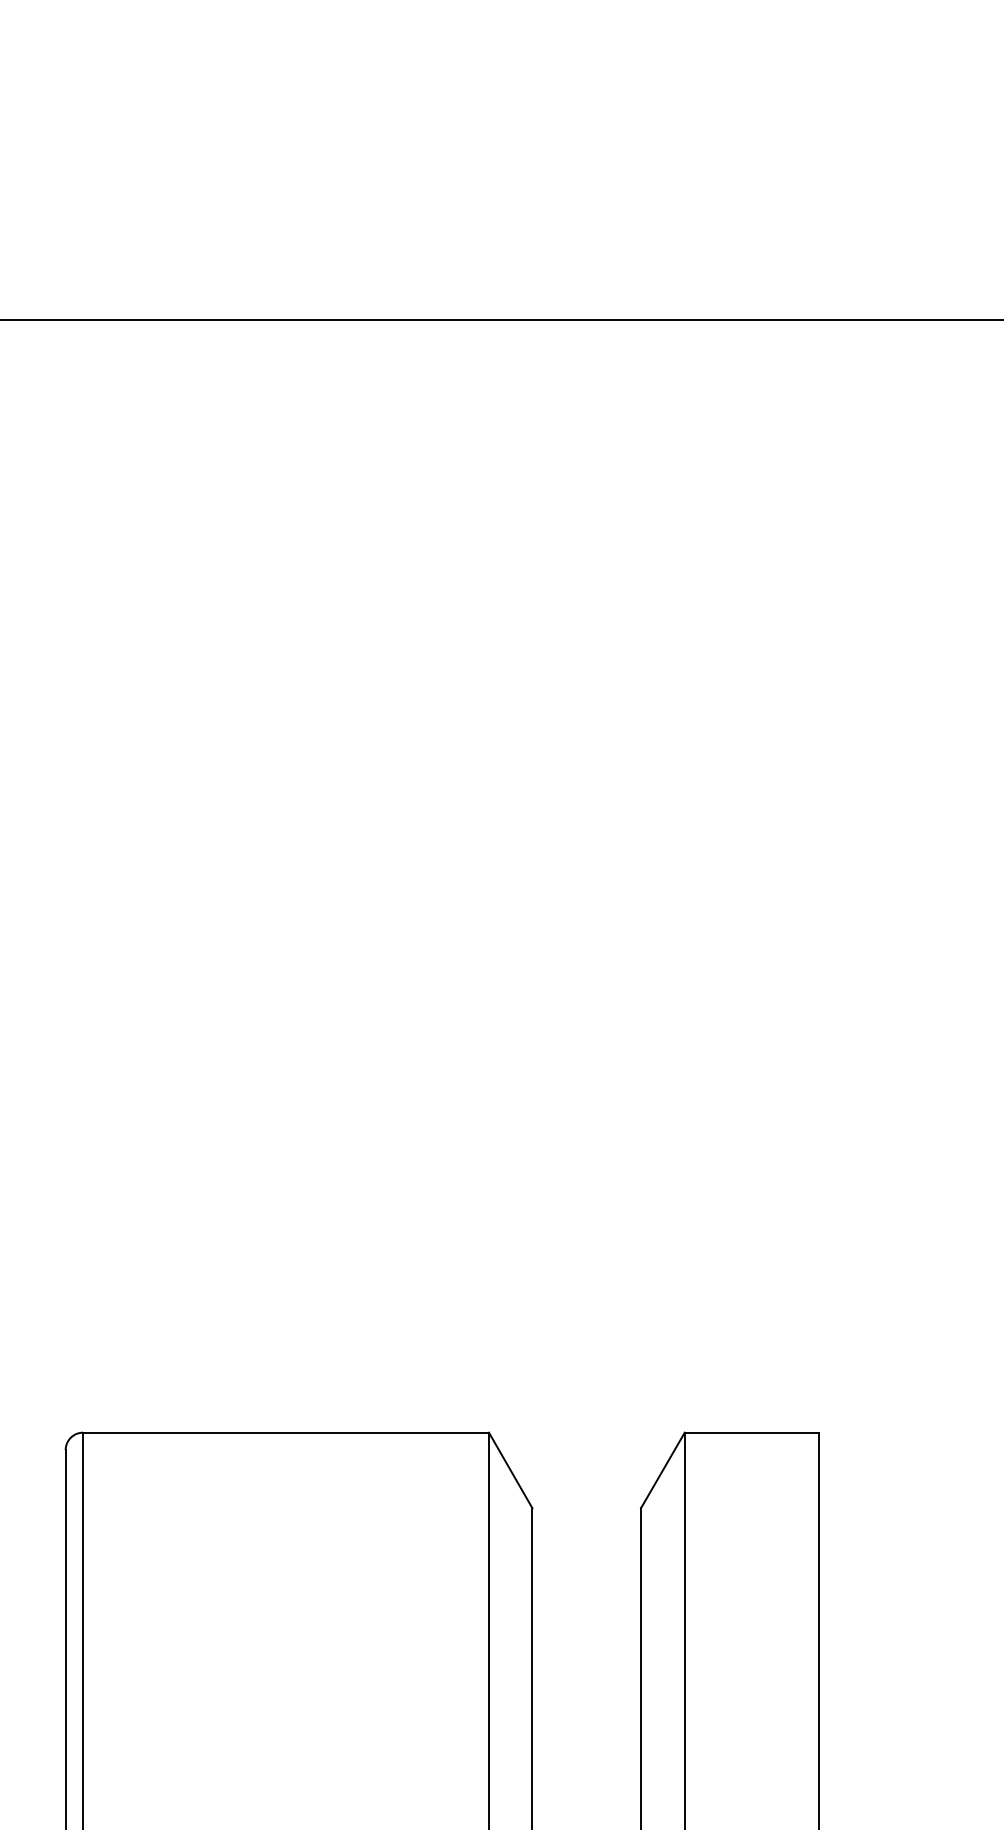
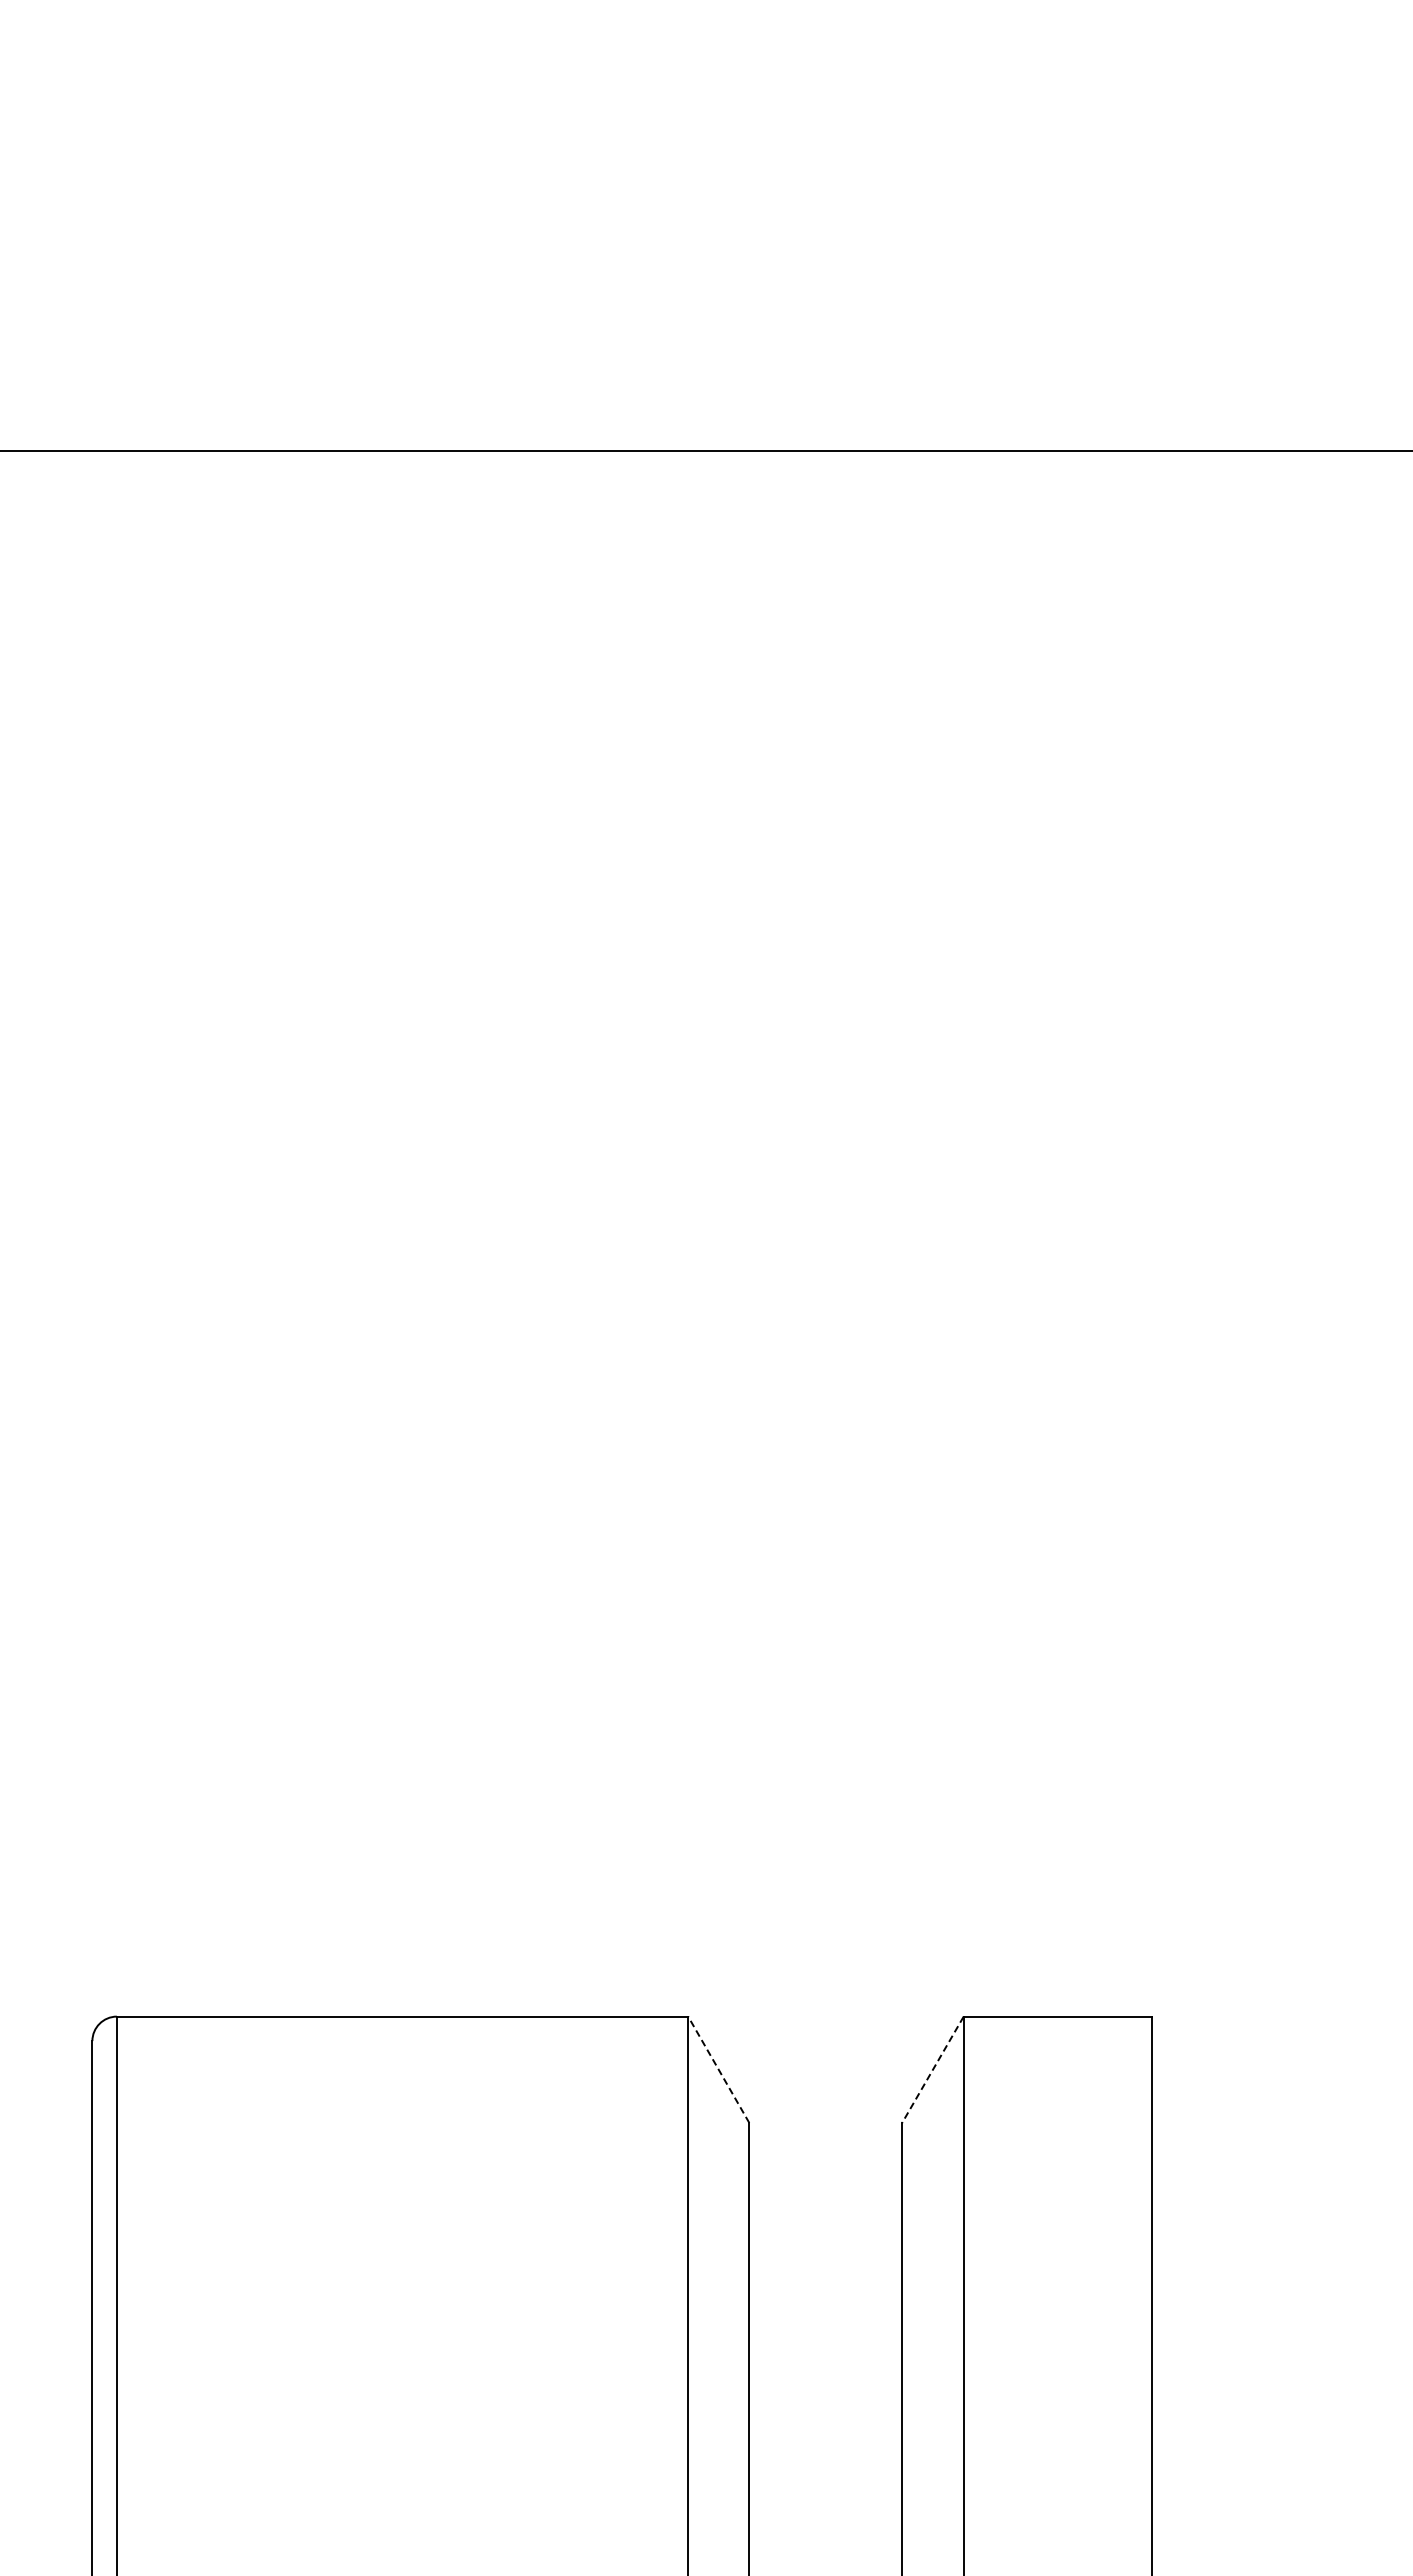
line: (510, 1470) -> (718, 2069), solid -> dashed
line: (662, 1470) -> (932, 2070), solid -> dashed

